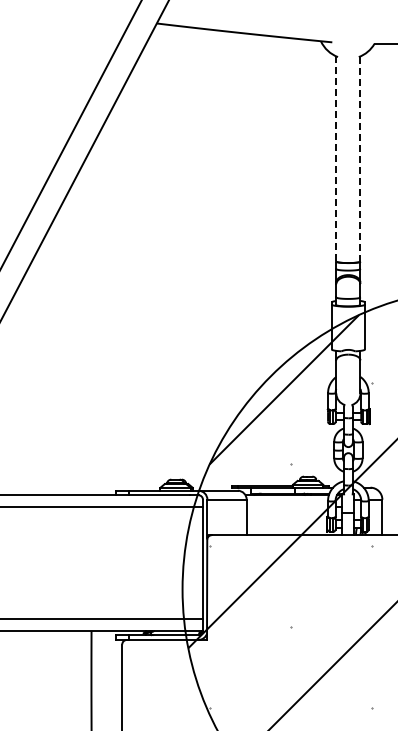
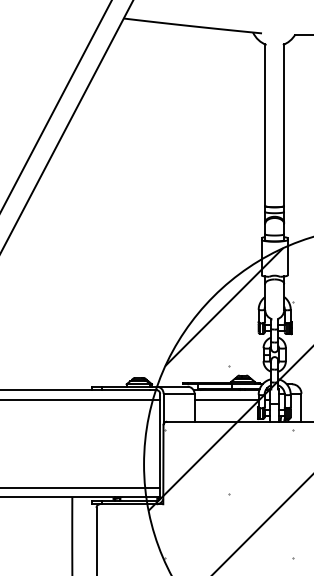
line: (336, 159) -> (265, 125), dashed -> solid
line: (360, 159) -> (284, 125), dashed -> solid
line: (287, 507) -> (226, 399), added

